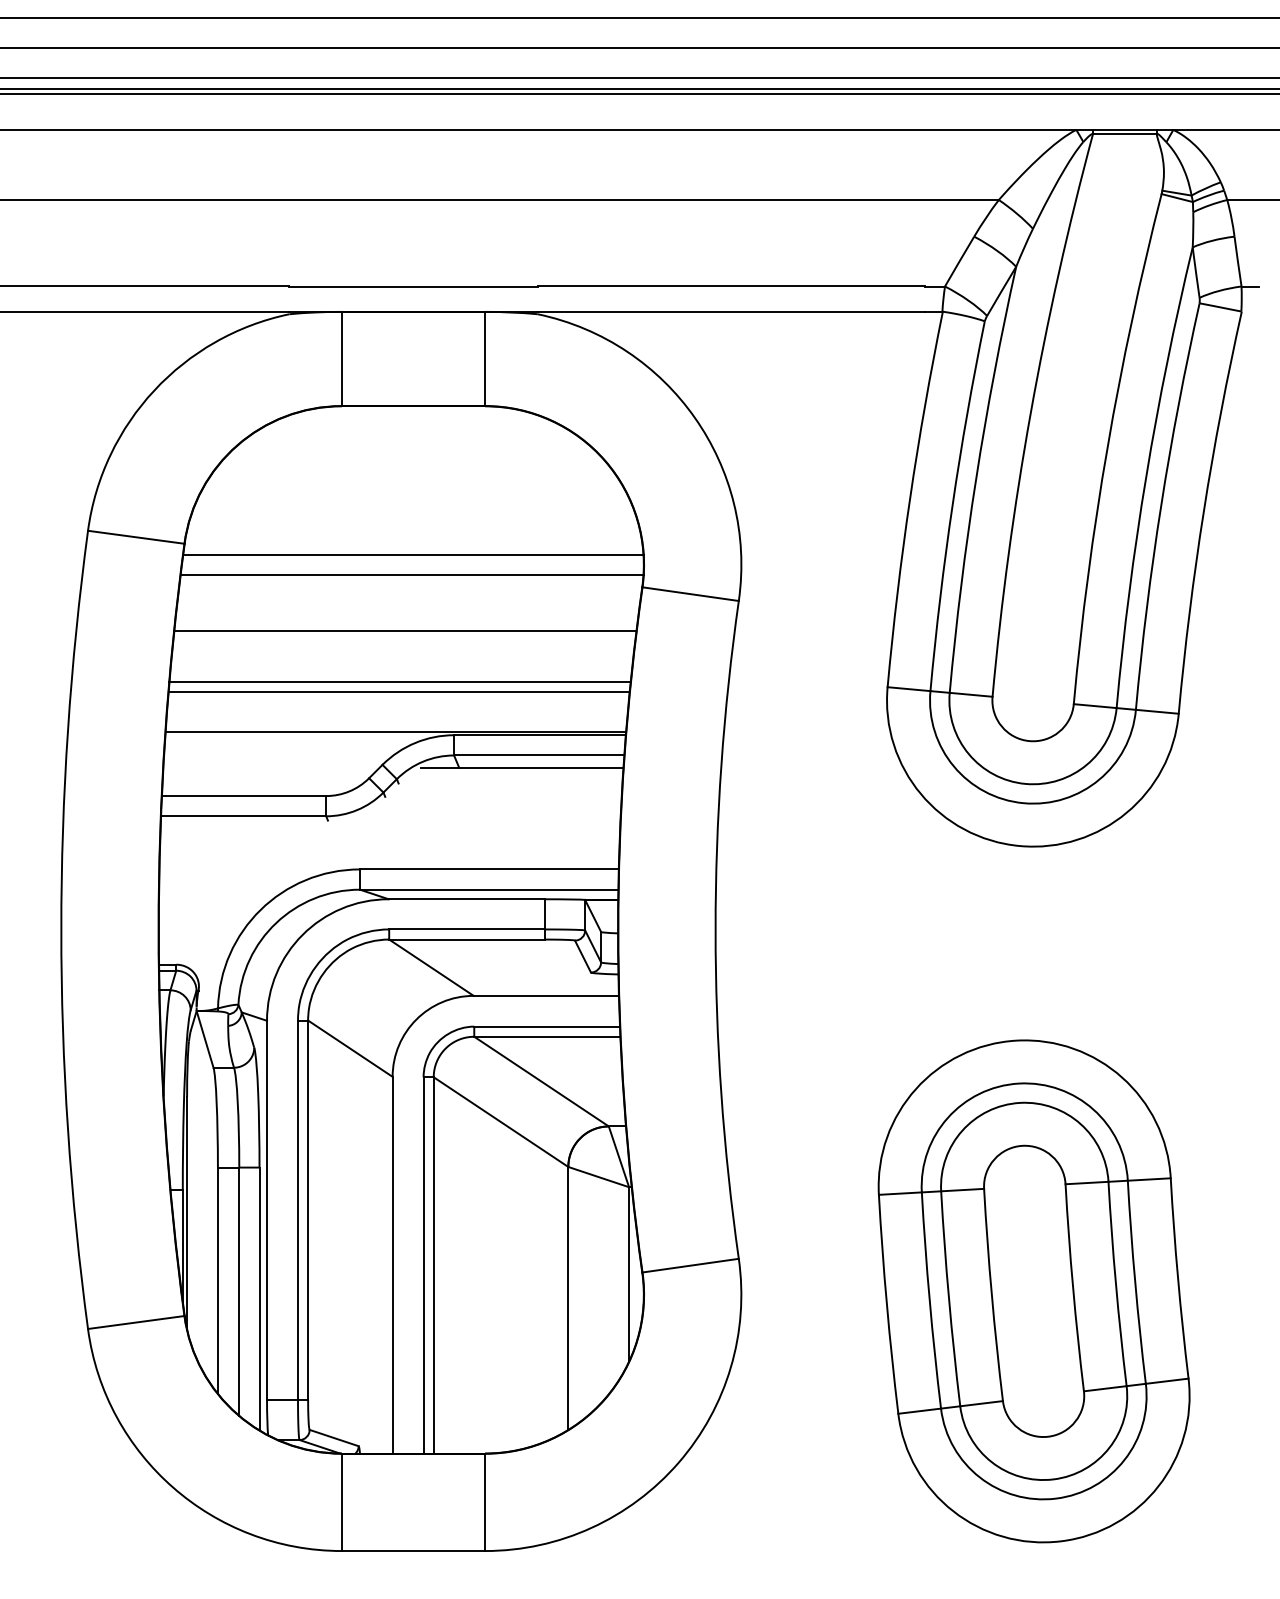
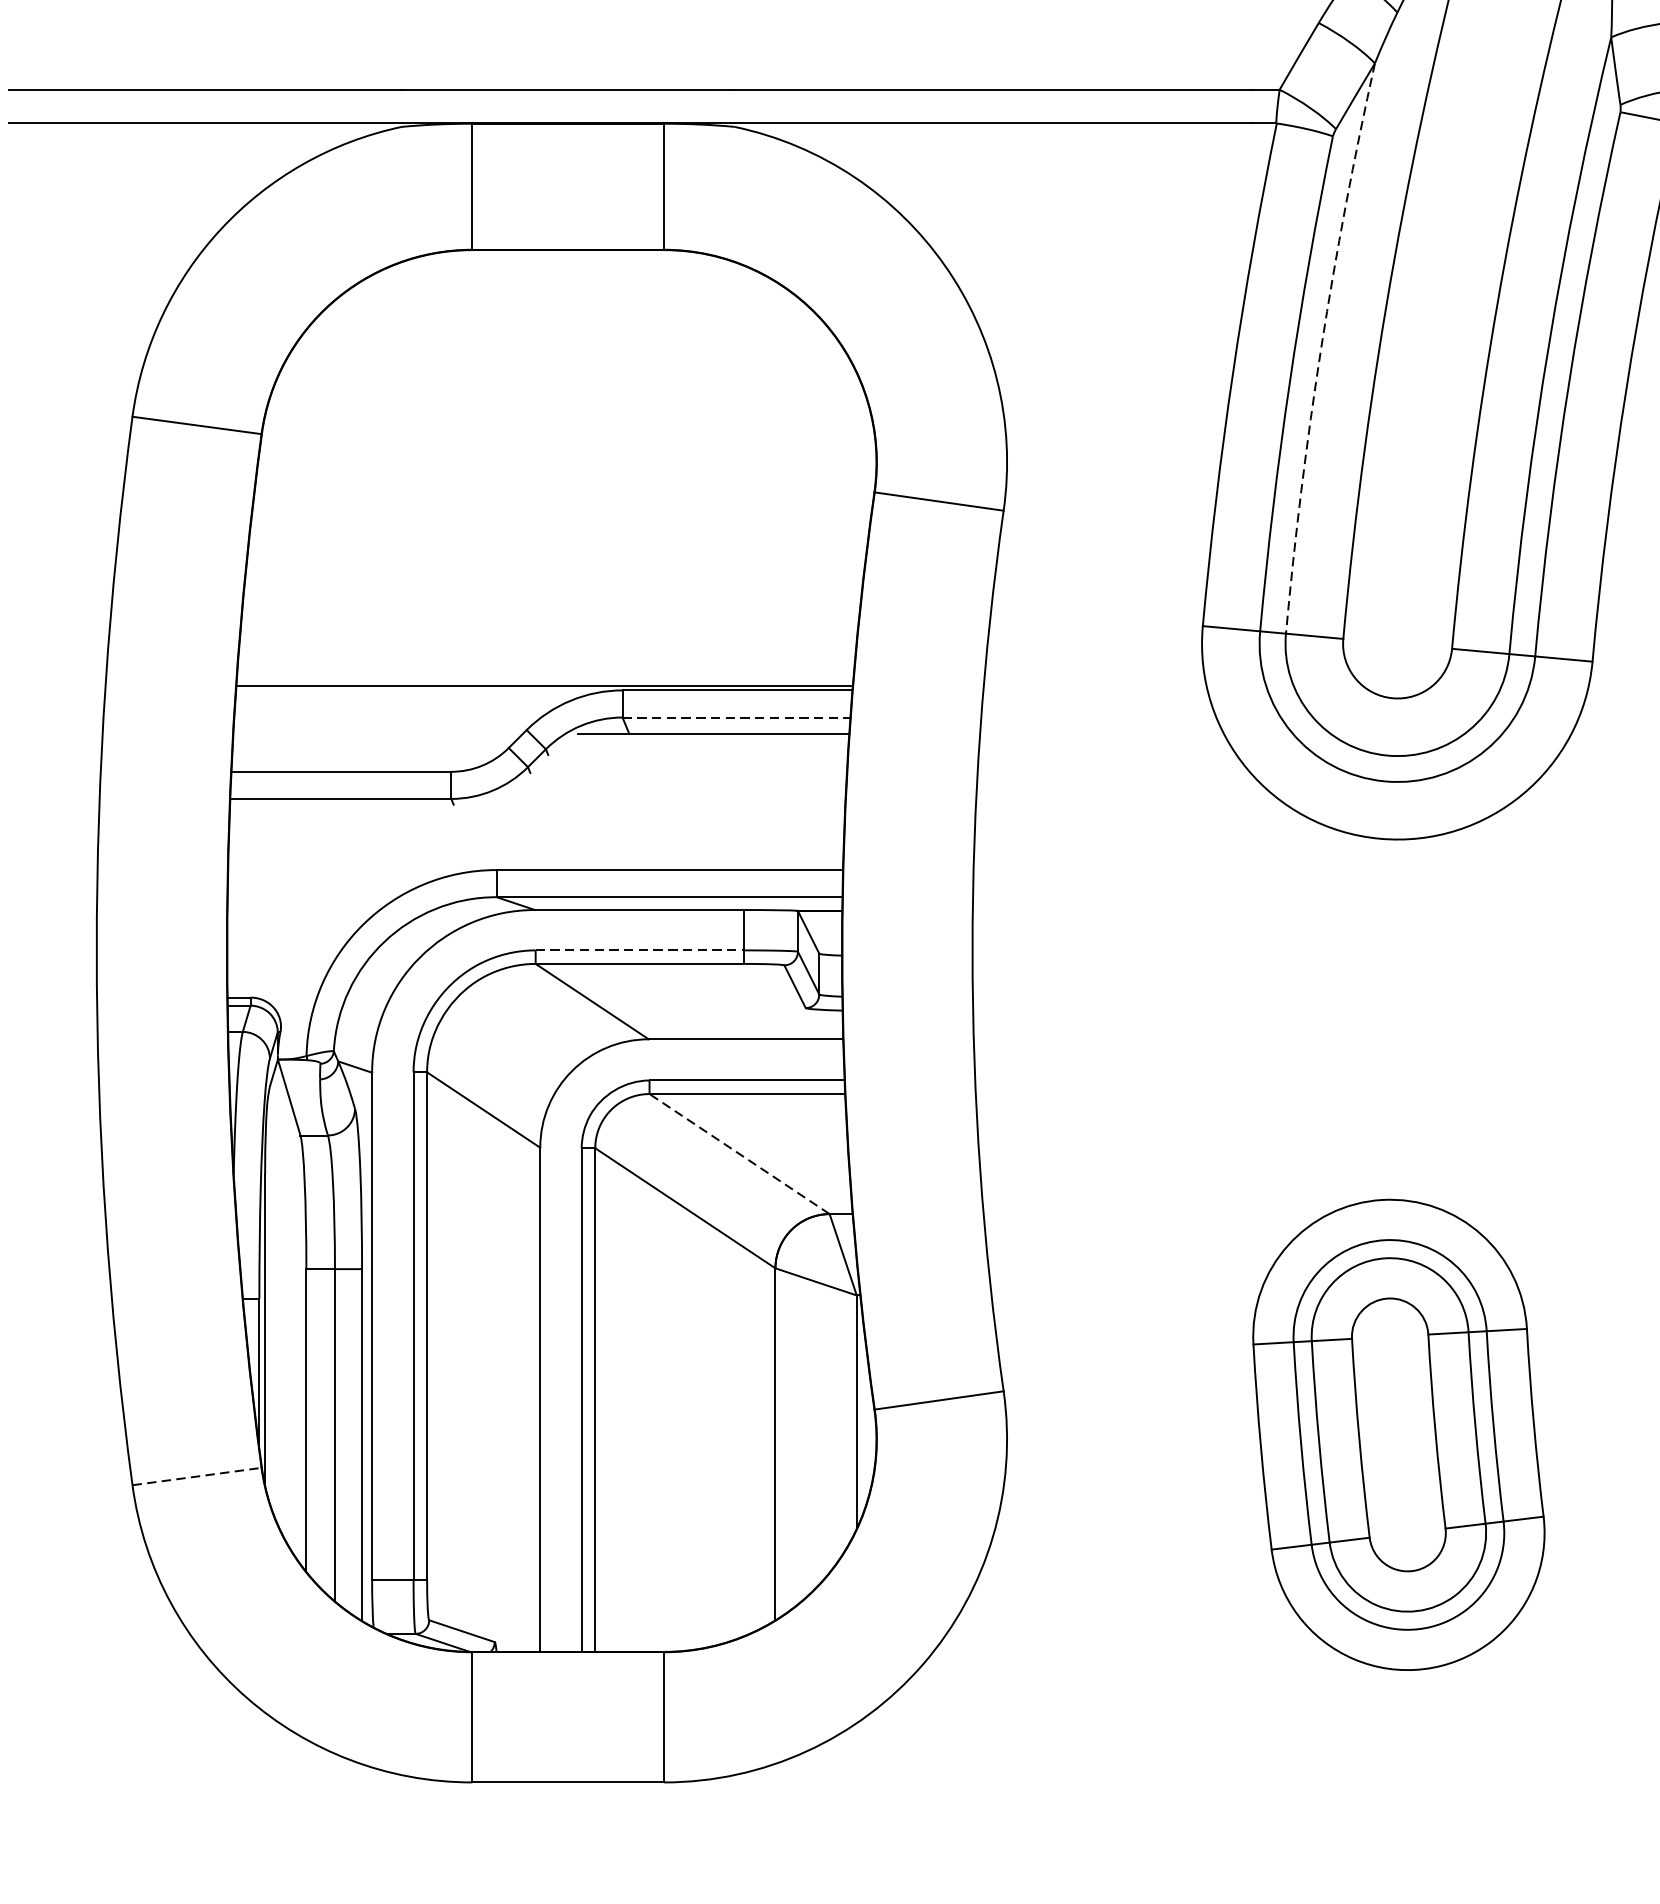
arc: (976, 478) -> (1321, 346), solid -> dashed
line: (413, 554) -> (568, 448), removed
line: (411, 575) -> (565, 476), removed
line: (405, 631) -> (557, 551), removed
line: (399, 681) -> (549, 618), removed
line: (398, 691) -> (548, 631), removed
line: (539, 755) -> (736, 717), solid -> dashed
line: (466, 929) -> (639, 950), solid -> dashed
line: (541, 1081) -> (739, 1153), solid -> dashed
part: (1033, 1291) -> (1398, 1435), size x0.7
line: (136, 1322) -> (197, 1476), solid -> dashed

